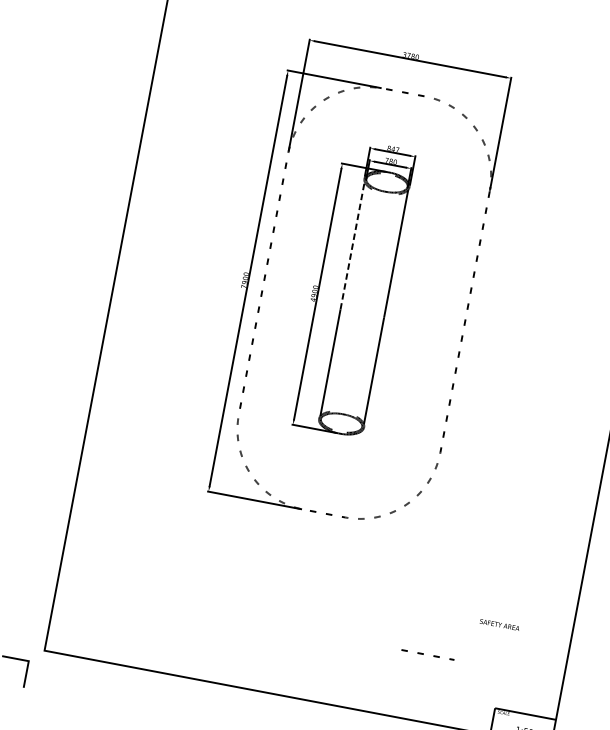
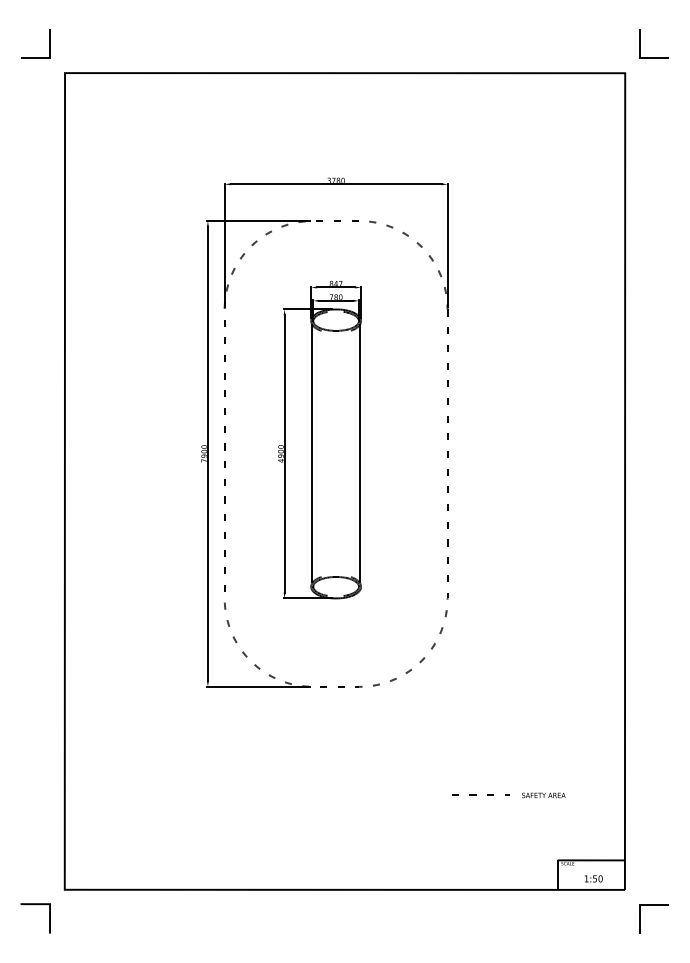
line: (352, 246) -> (312, 395), dashed -> solid
text: (499, 624) -> (543, 795), moved
line: (423, 653) -> (476, 794), moved

